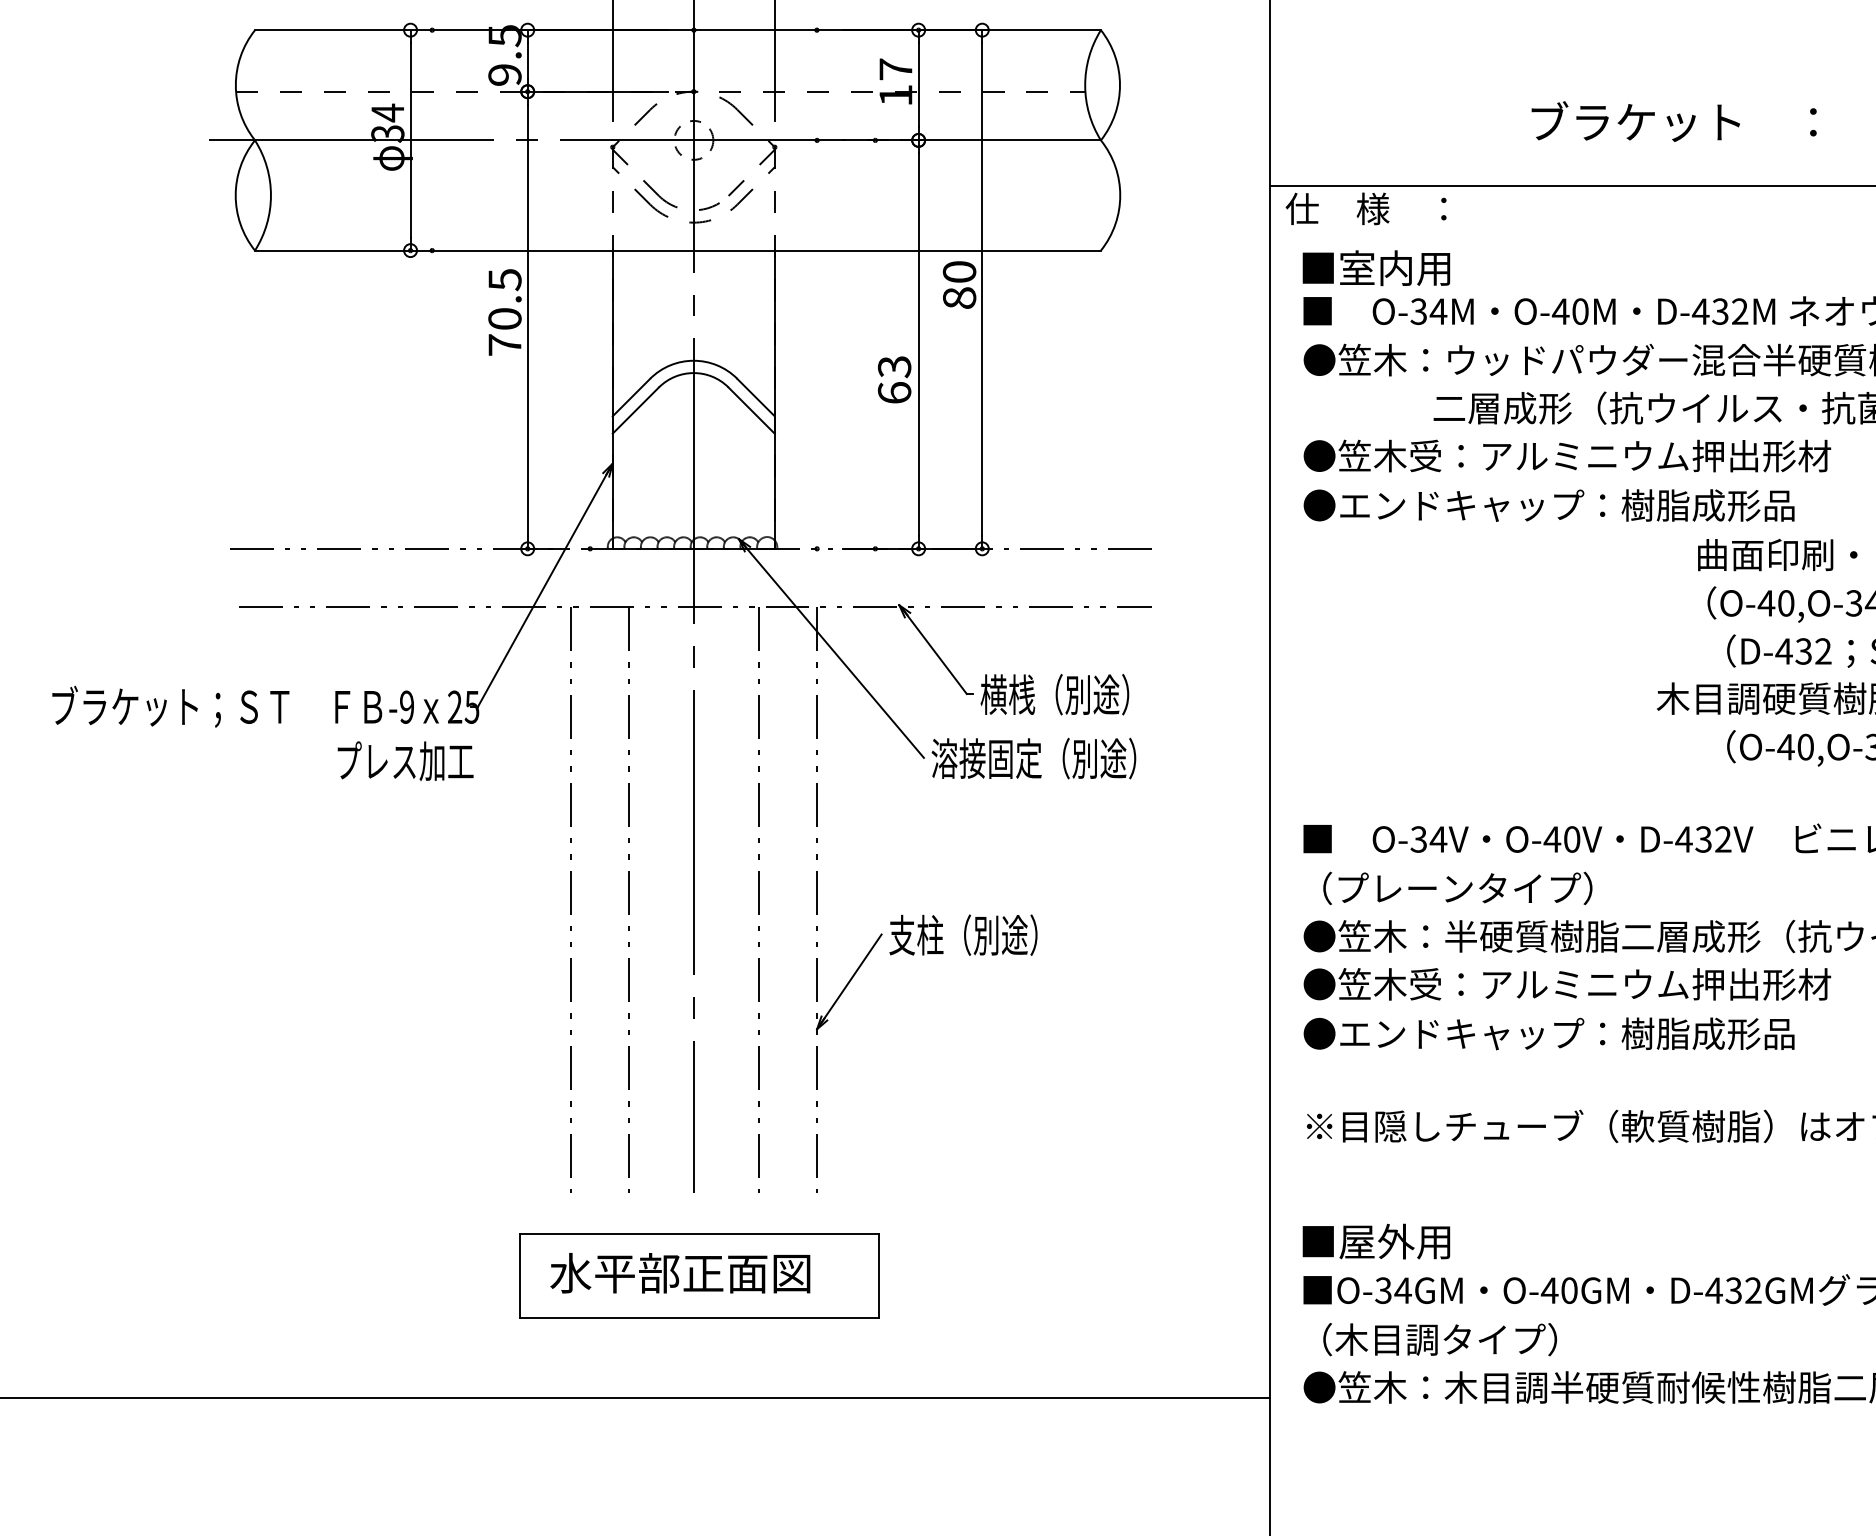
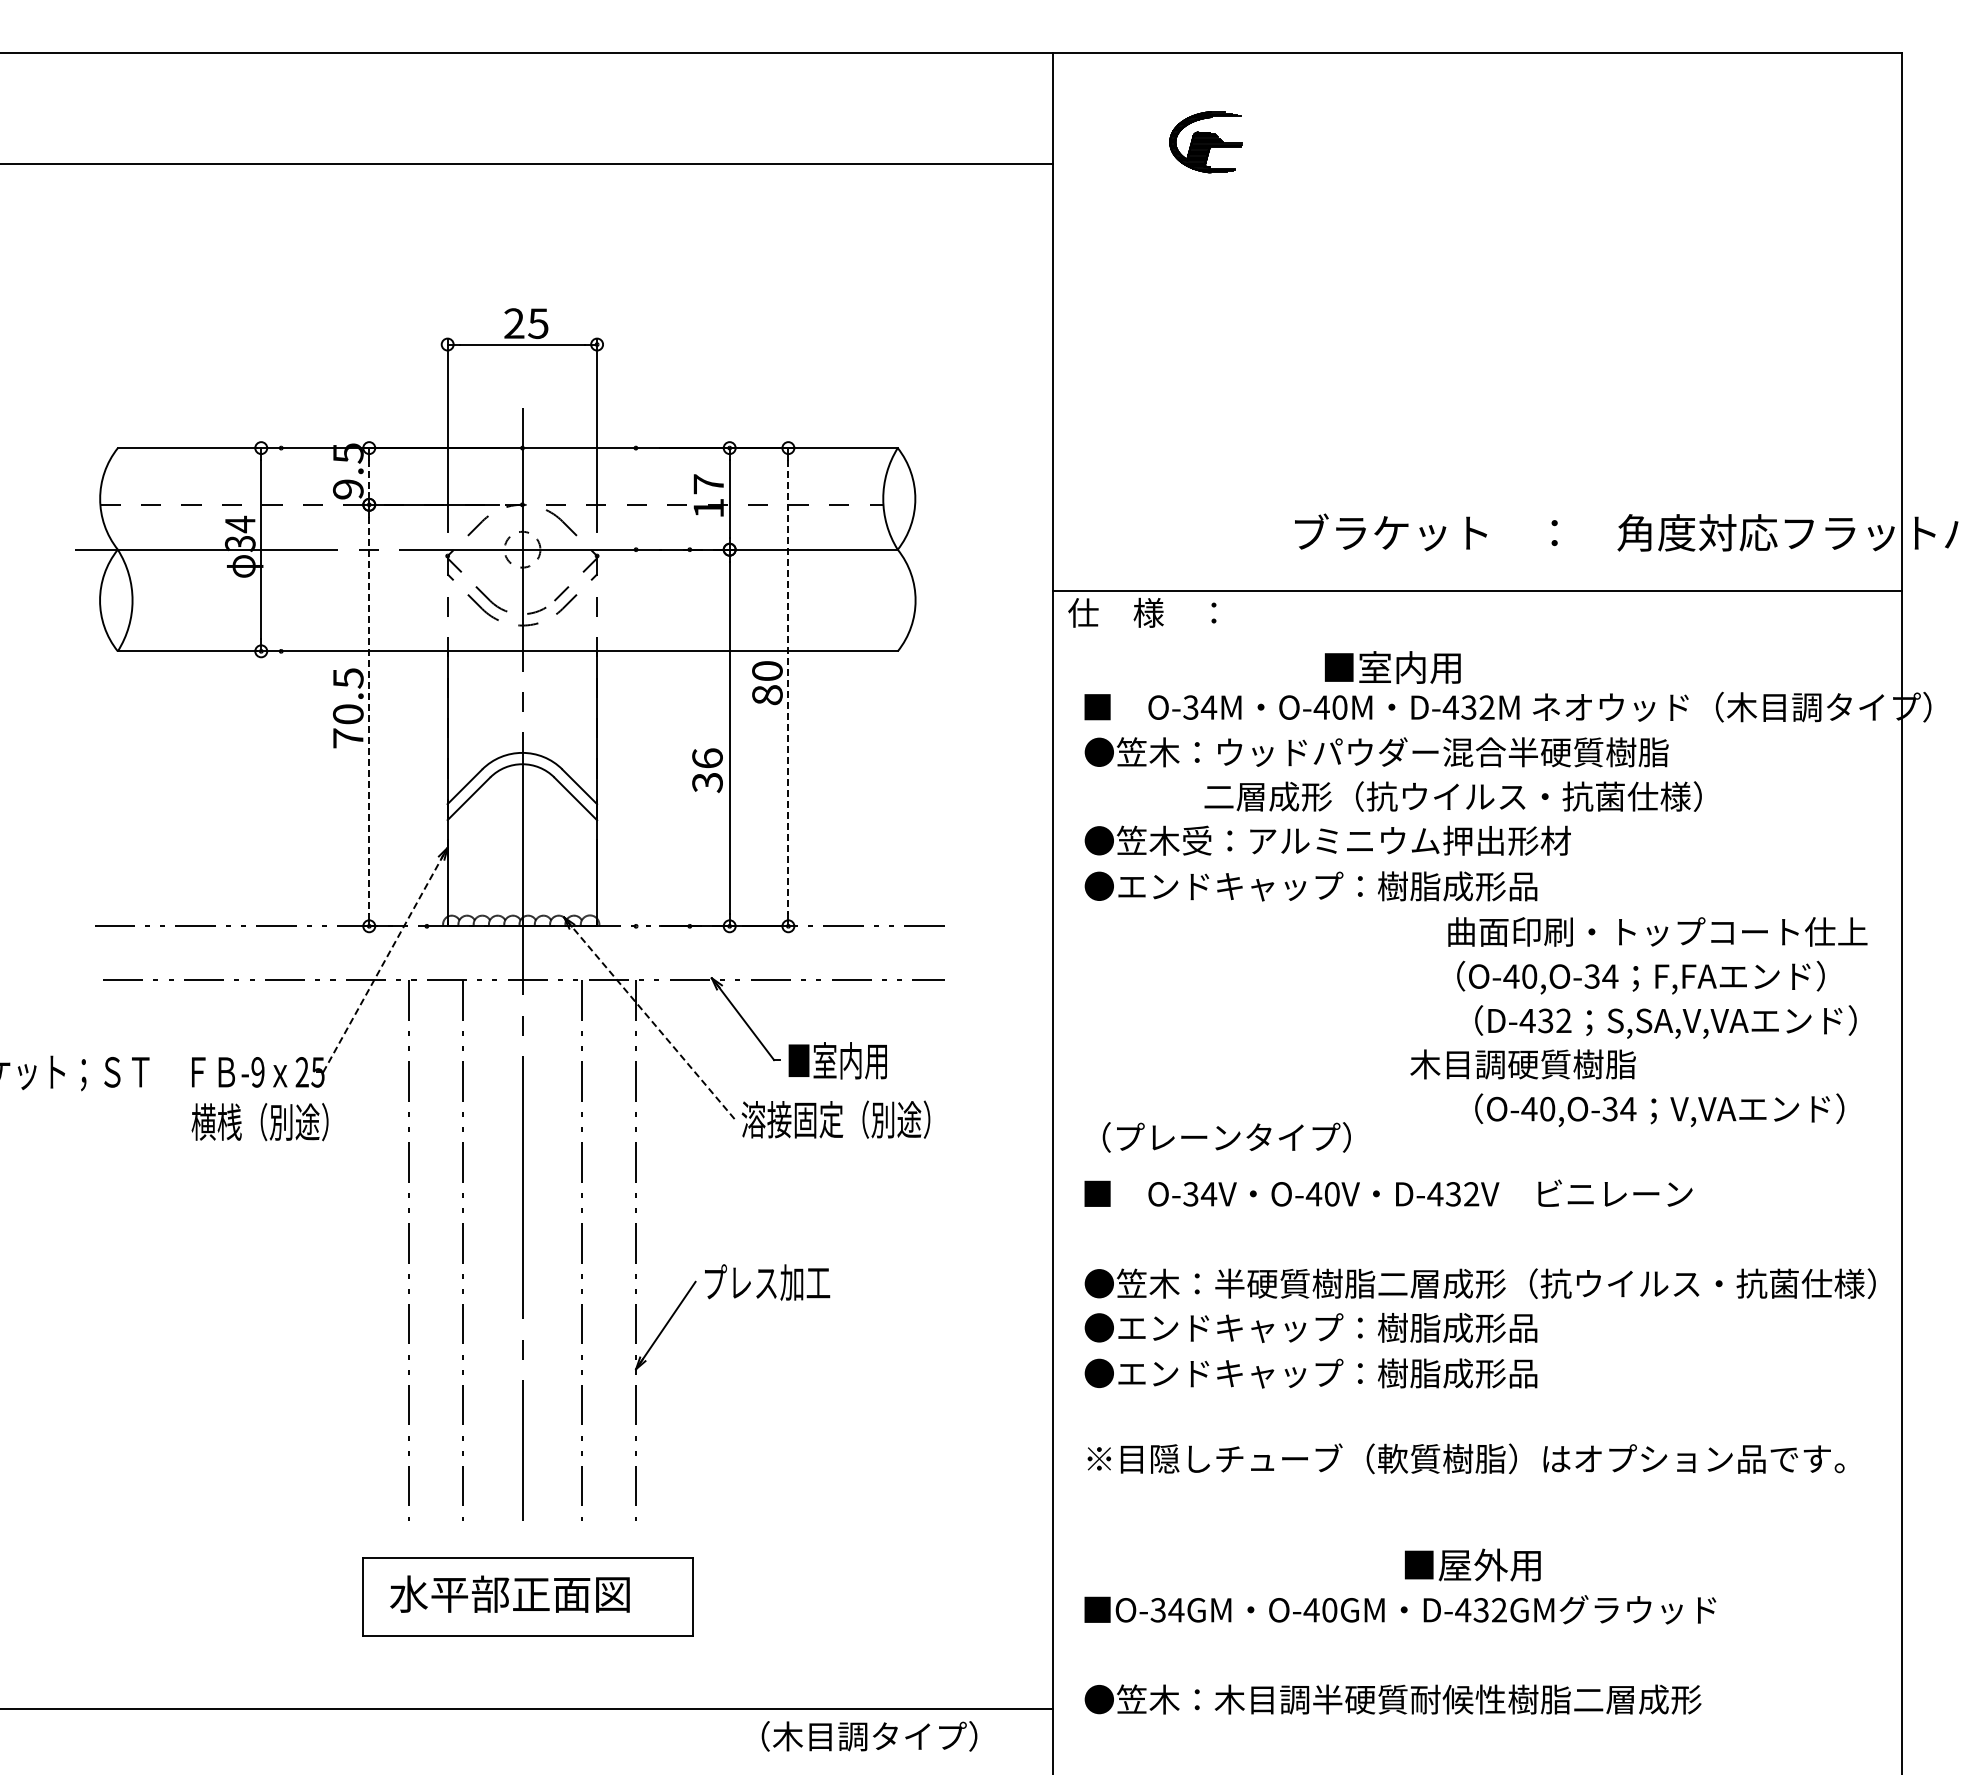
line: (527, 60) -> (369, 476), solid -> dashed
text: (1376, 268) -> (1392, 667), moved
line: (982, 289) -> (788, 687), solid -> dashed
line: (527, 320) -> (369, 715), solid -> dashed
text: (894, 379) -> (707, 770), 63 -> 36
line: (544, 588) -> (384, 962), solid -> dashed
line: (832, 651) -> (650, 1020), solid -> dashed
text: (1055, 694) -> (855, 1060), 横桟（別途） -> ■室内用
text: (408, 761) -> (259, 1122), プレス加工 -> 横桟（別途）
text: (1457, 888) -> (1226, 1137), moved
text: (962, 935) -> (770, 1282), 支柱（別途） -> プレス加工
text: (1584, 983) -> (1343, 1327), ●笠木受：アルミニウム押出形材 -> ●エンドキャップ：樹脂成形品
text: (1376, 1241) -> (1472, 1564), moved
text: (1440, 1339) -> (869, 1736), moved

